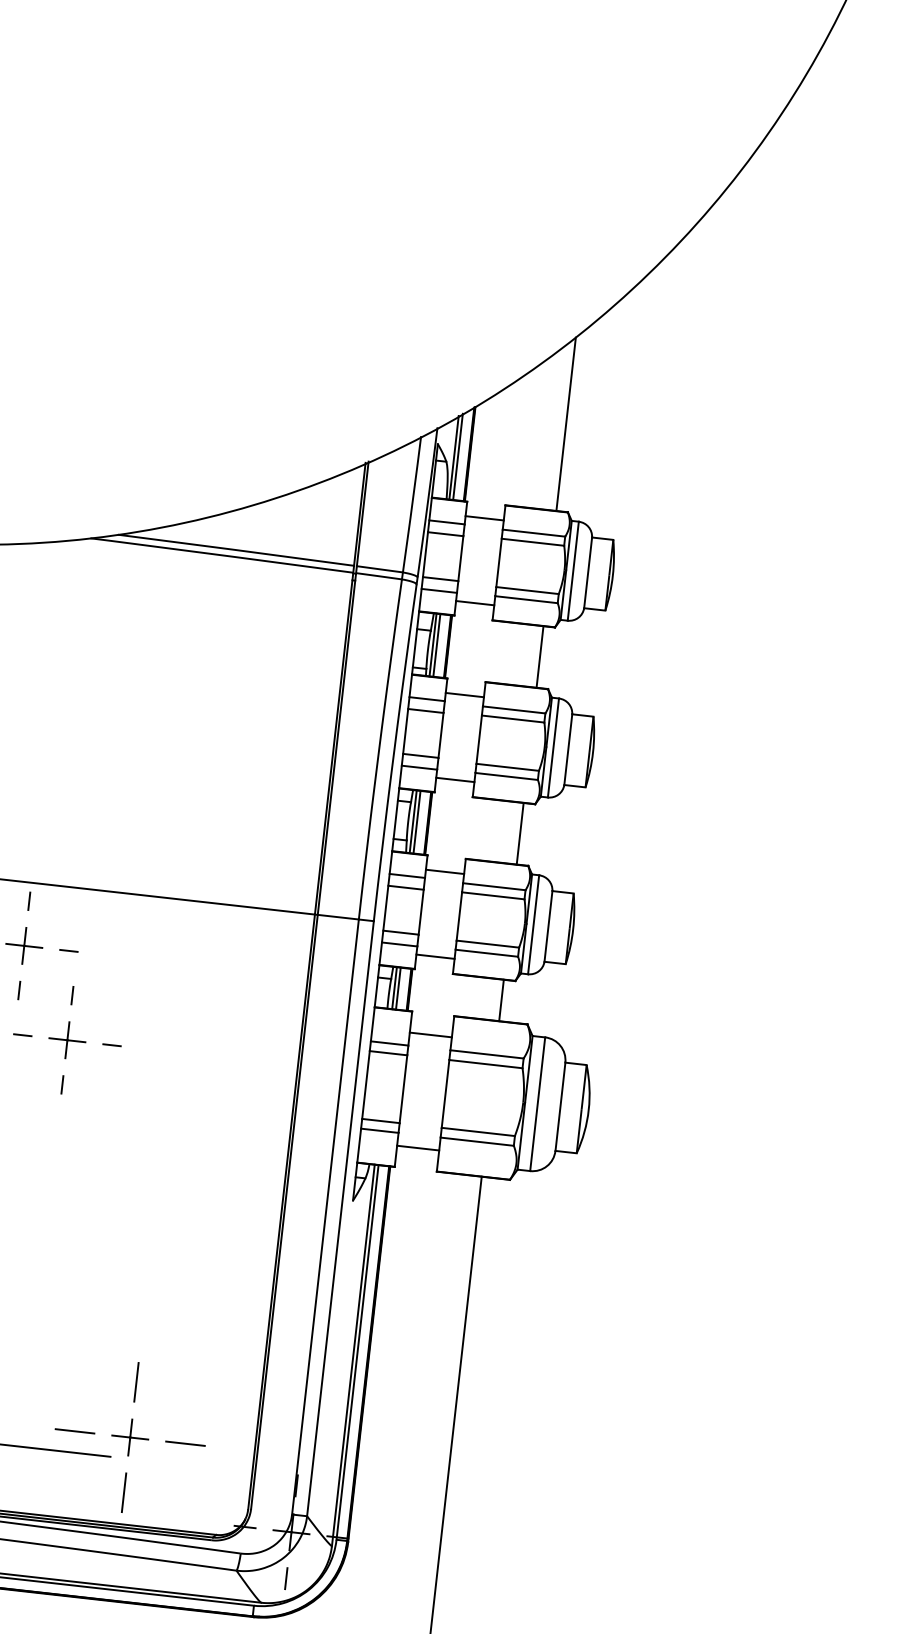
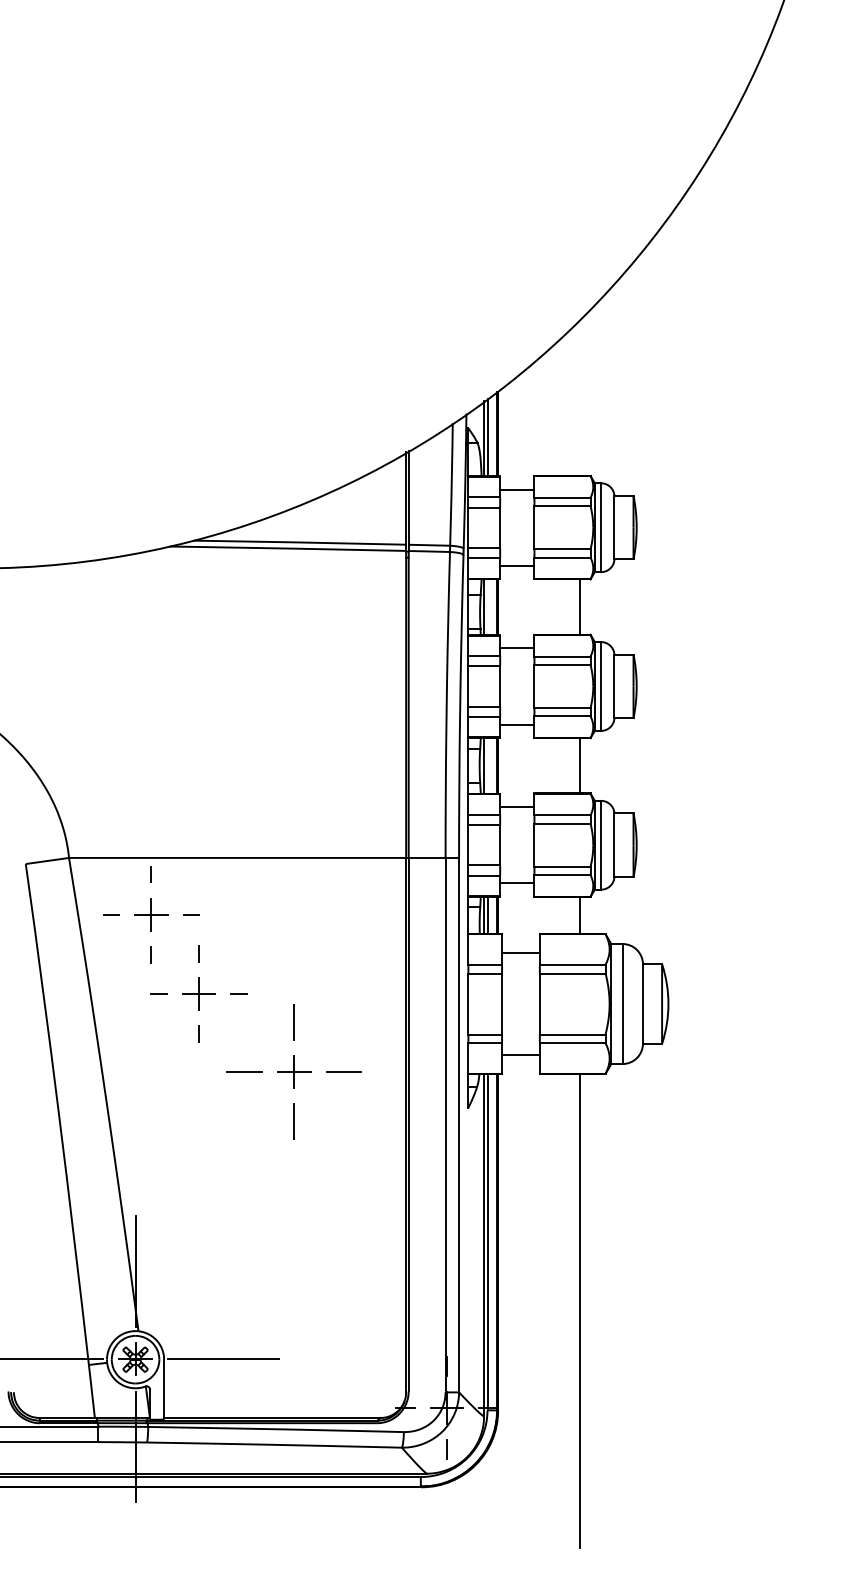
line: (566, 423) -> (580, 397), removed
line: (436, 645) -> (487, 607), removed
line: (417, 821) -> (487, 765), removed
part: (129, 1436) -> (293, 1071), moved

